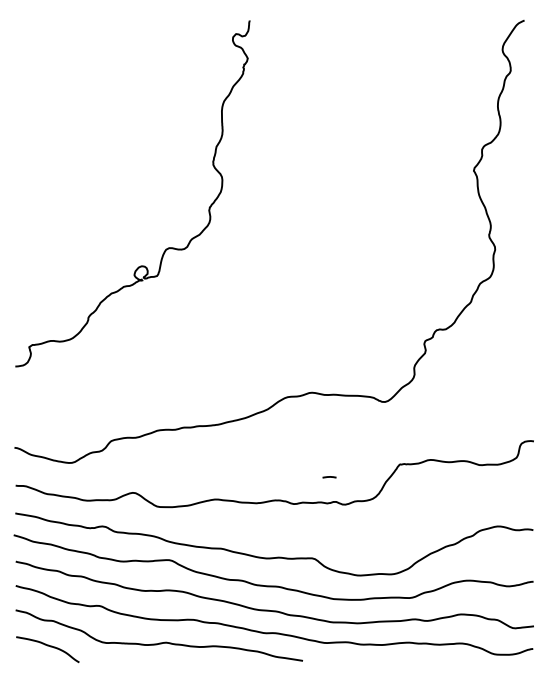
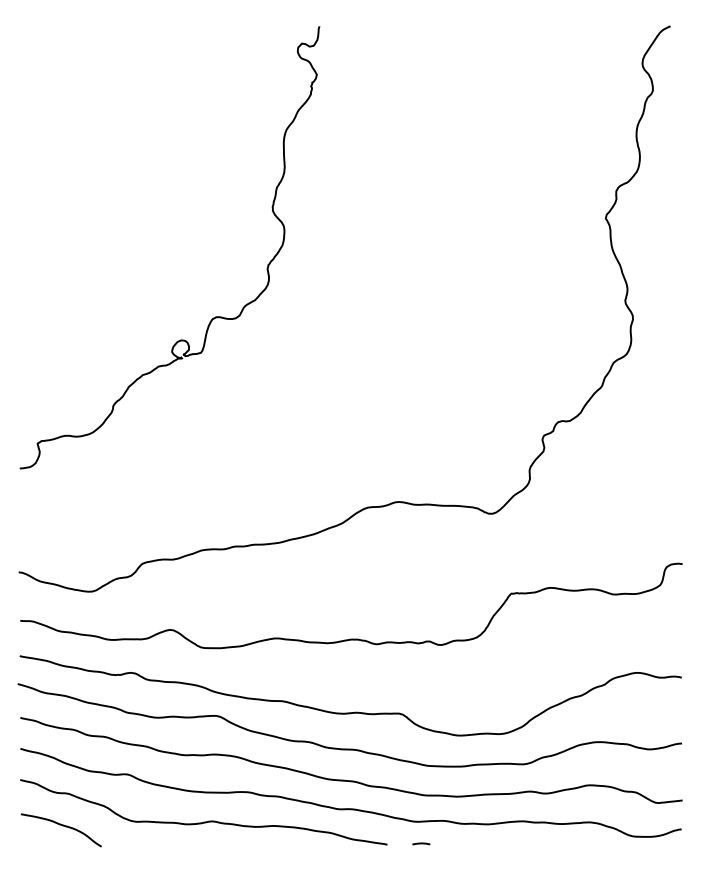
line: (329, 477) -> (421, 844), moved

